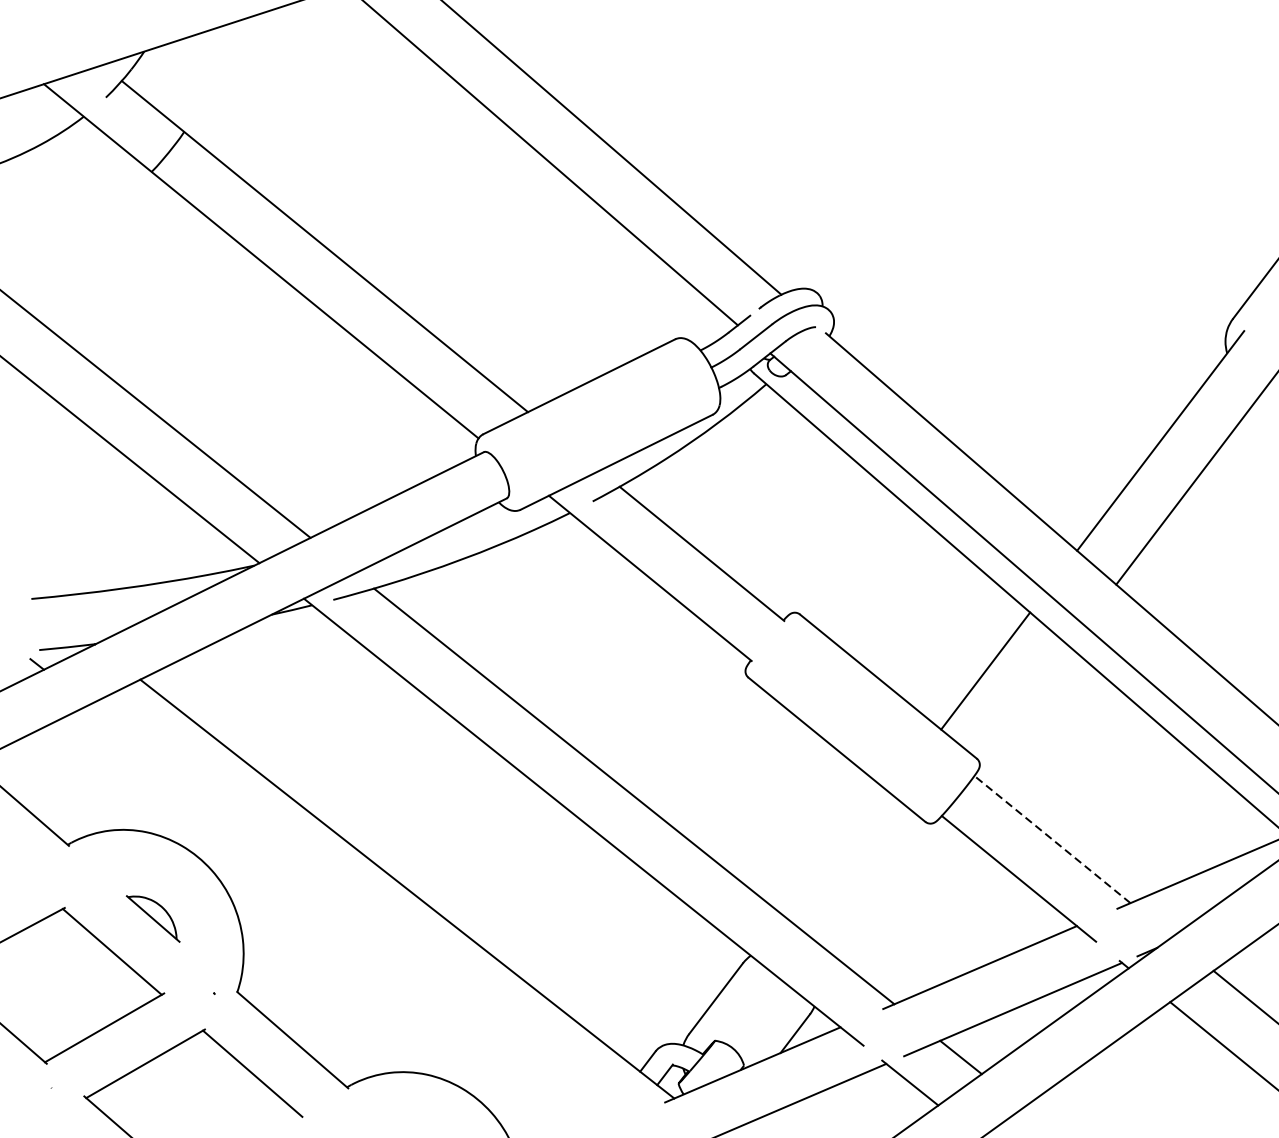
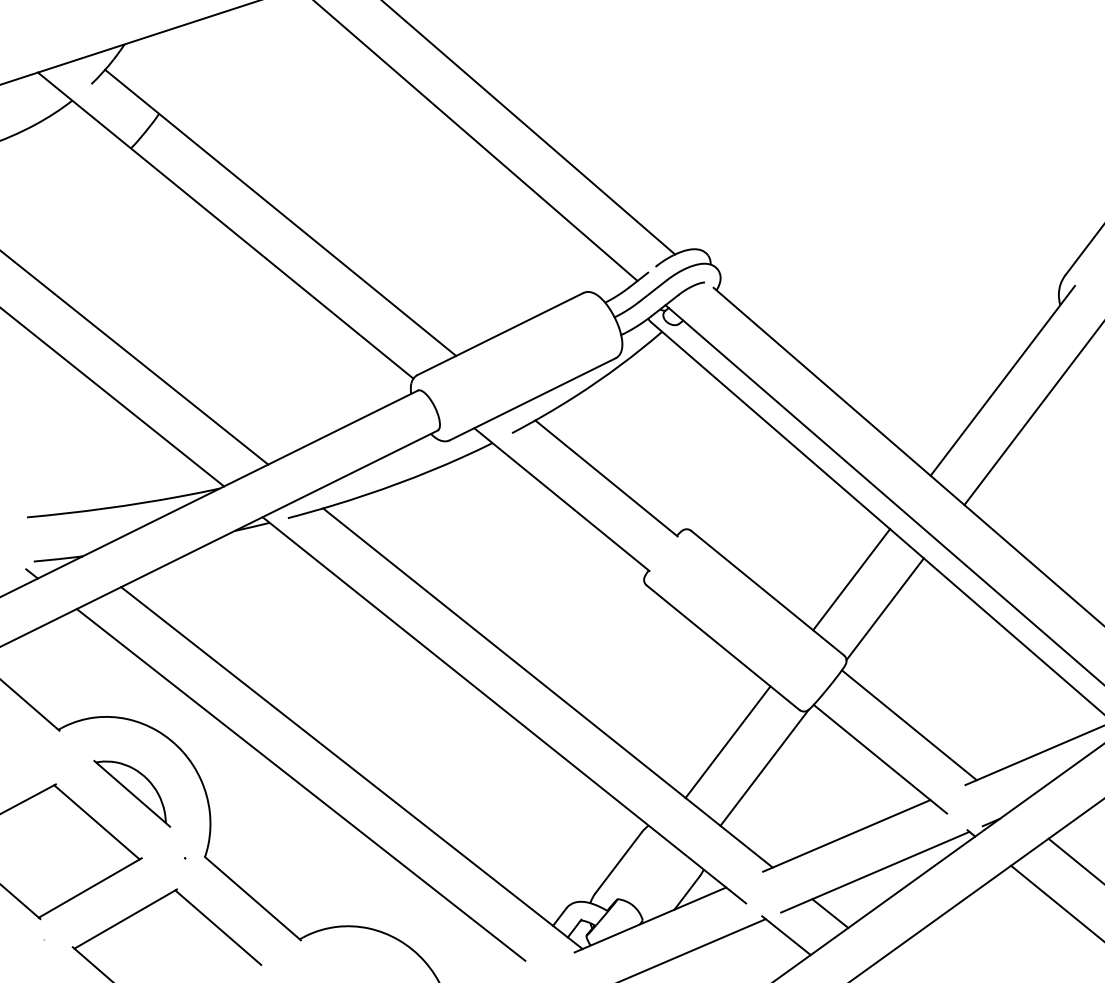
line: (1023, 705) -> (884, 609), added
line: (1052, 839) -> (909, 725), dashed -> solid
line: (842, 859) -> (727, 742), added
line: (884, 888) -> (764, 767), added
line: (347, 908) -> (300, 784), added
part: (153, 918) -> (132, 793), size x1.67

